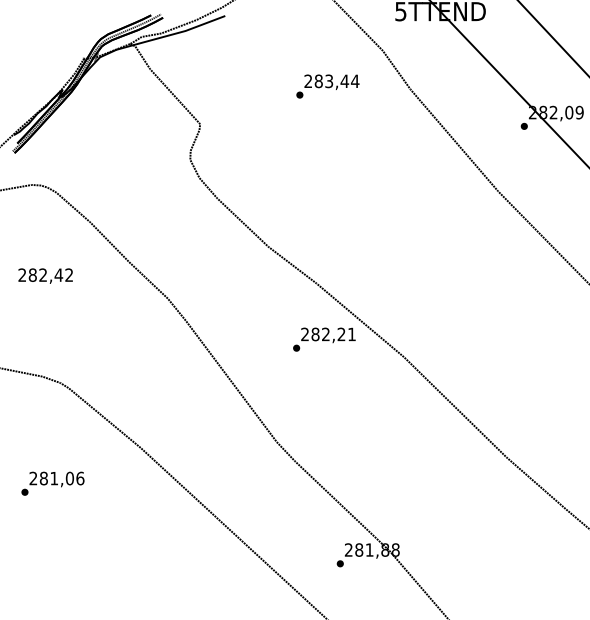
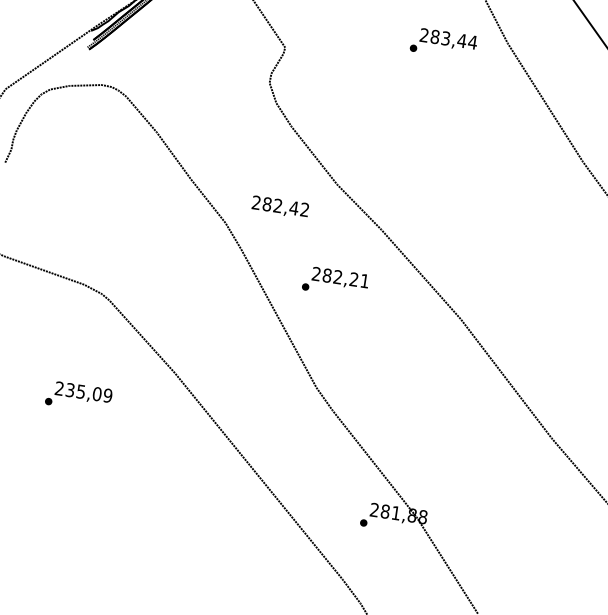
text: (327, 86) -> (443, 43), moved
text: (45, 275) -> (280, 206), moved
text: (324, 339) -> (335, 282), moved
text: (61, 478) -> (88, 392), 281,06 -> 235,09

